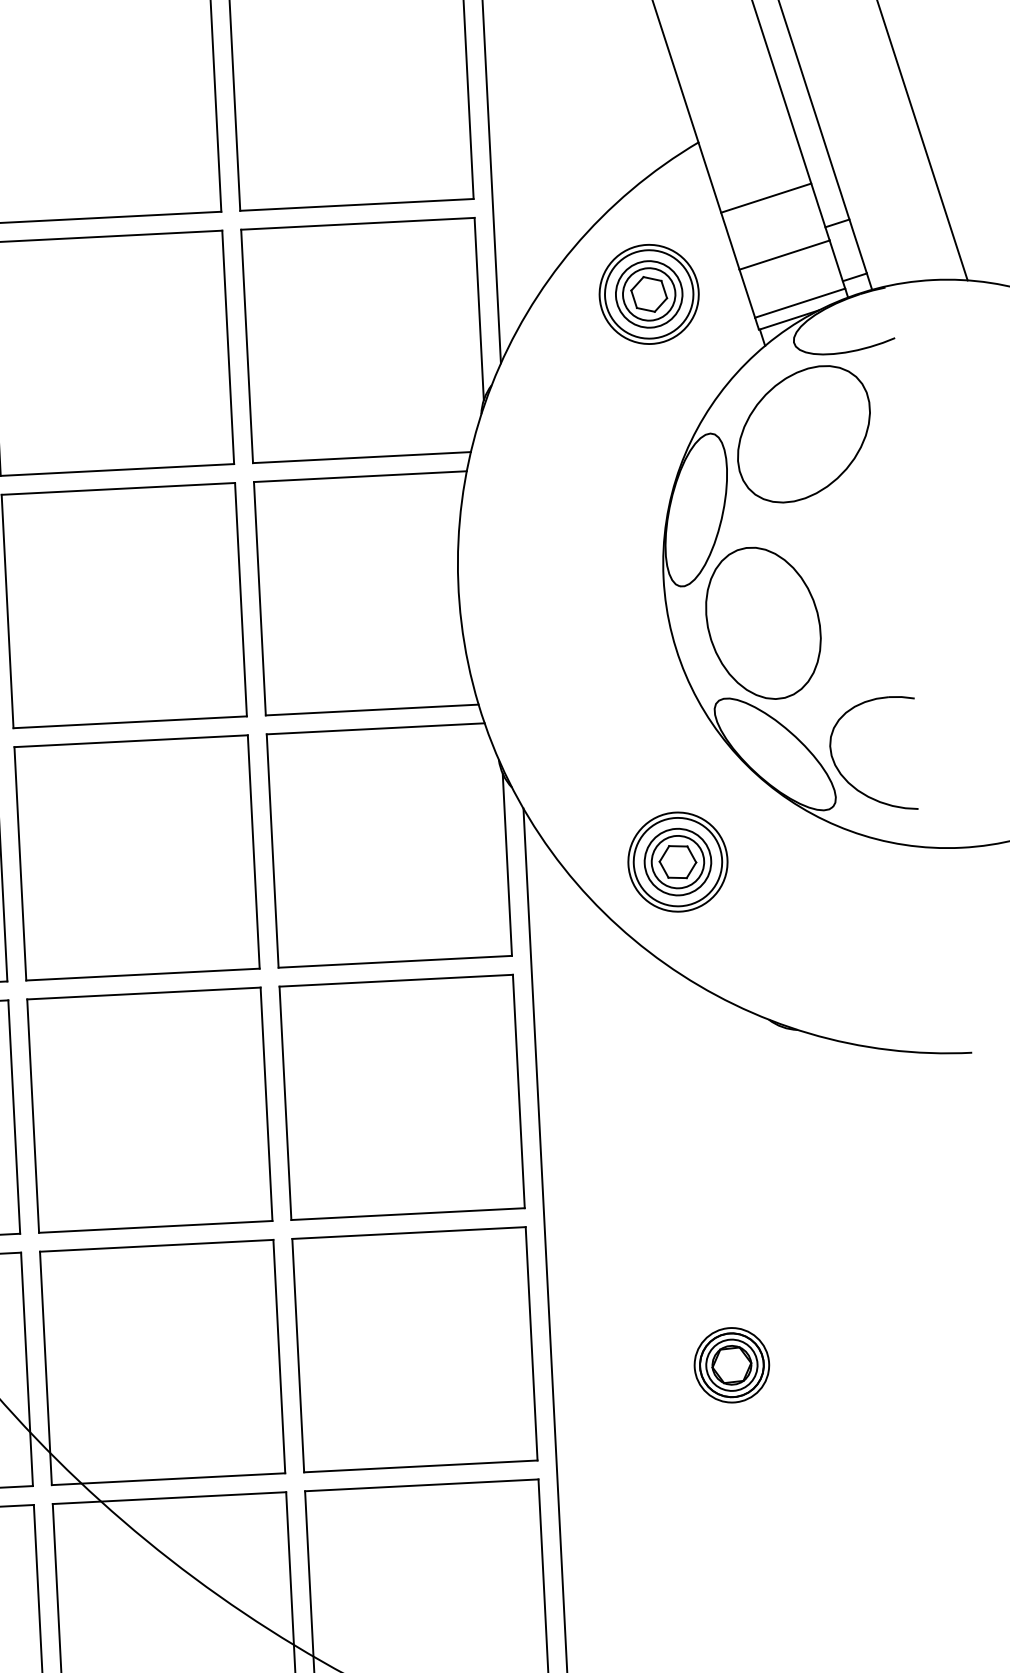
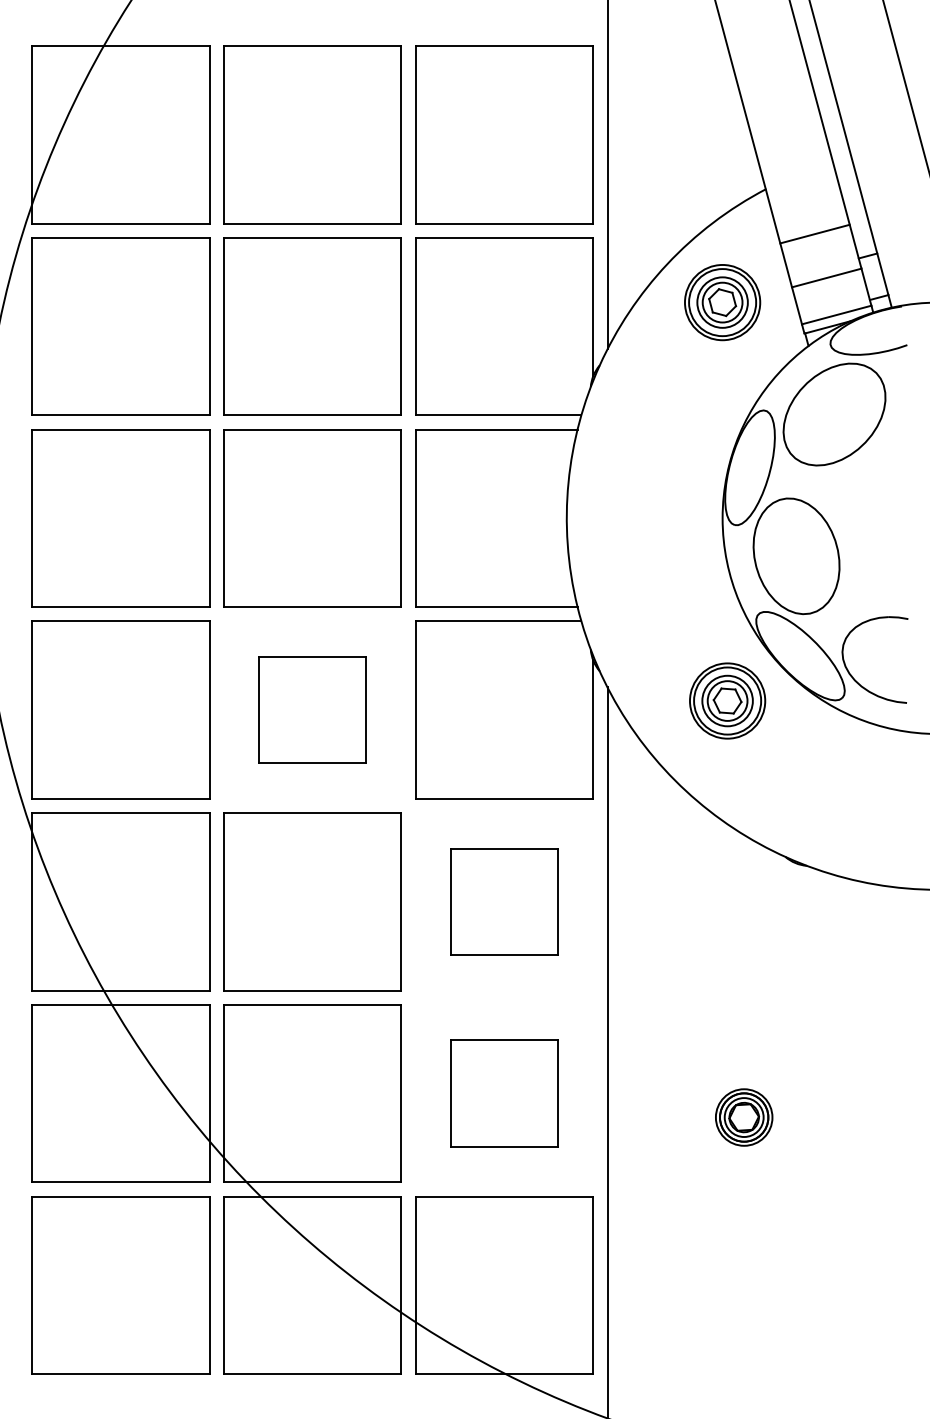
part: (136, 857) -> (312, 709), size x0.6
part: (677, 861) -> (727, 700), moved
part: (402, 1097) -> (504, 901), size x0.6
part: (414, 1349) -> (504, 1093), size x0.6

